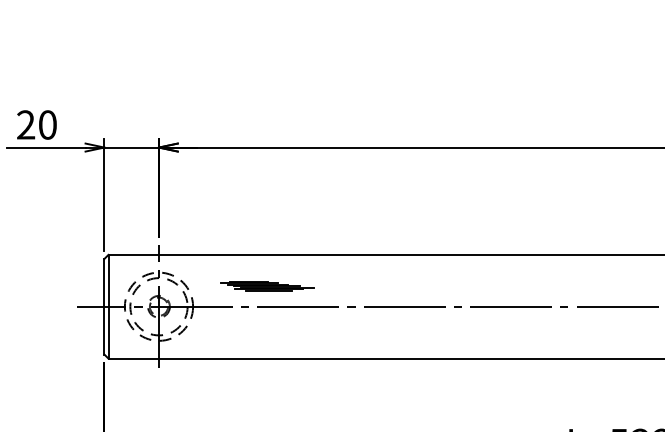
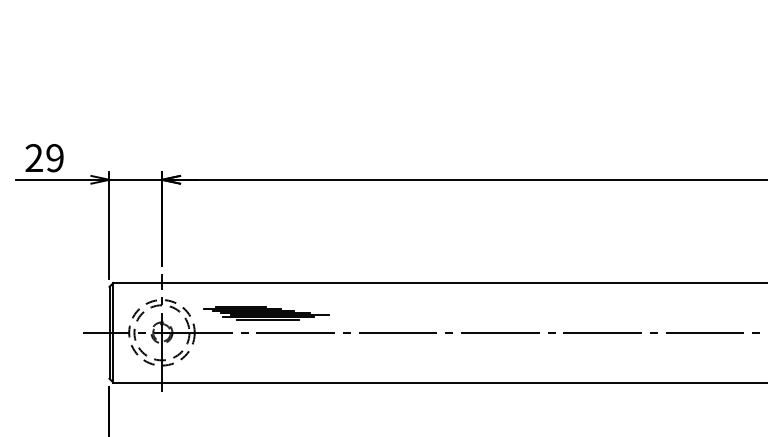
text: (47, 125) -> (54, 158), 20 -> 29
part: (267, 286) -> (266, 313), size x1.4

